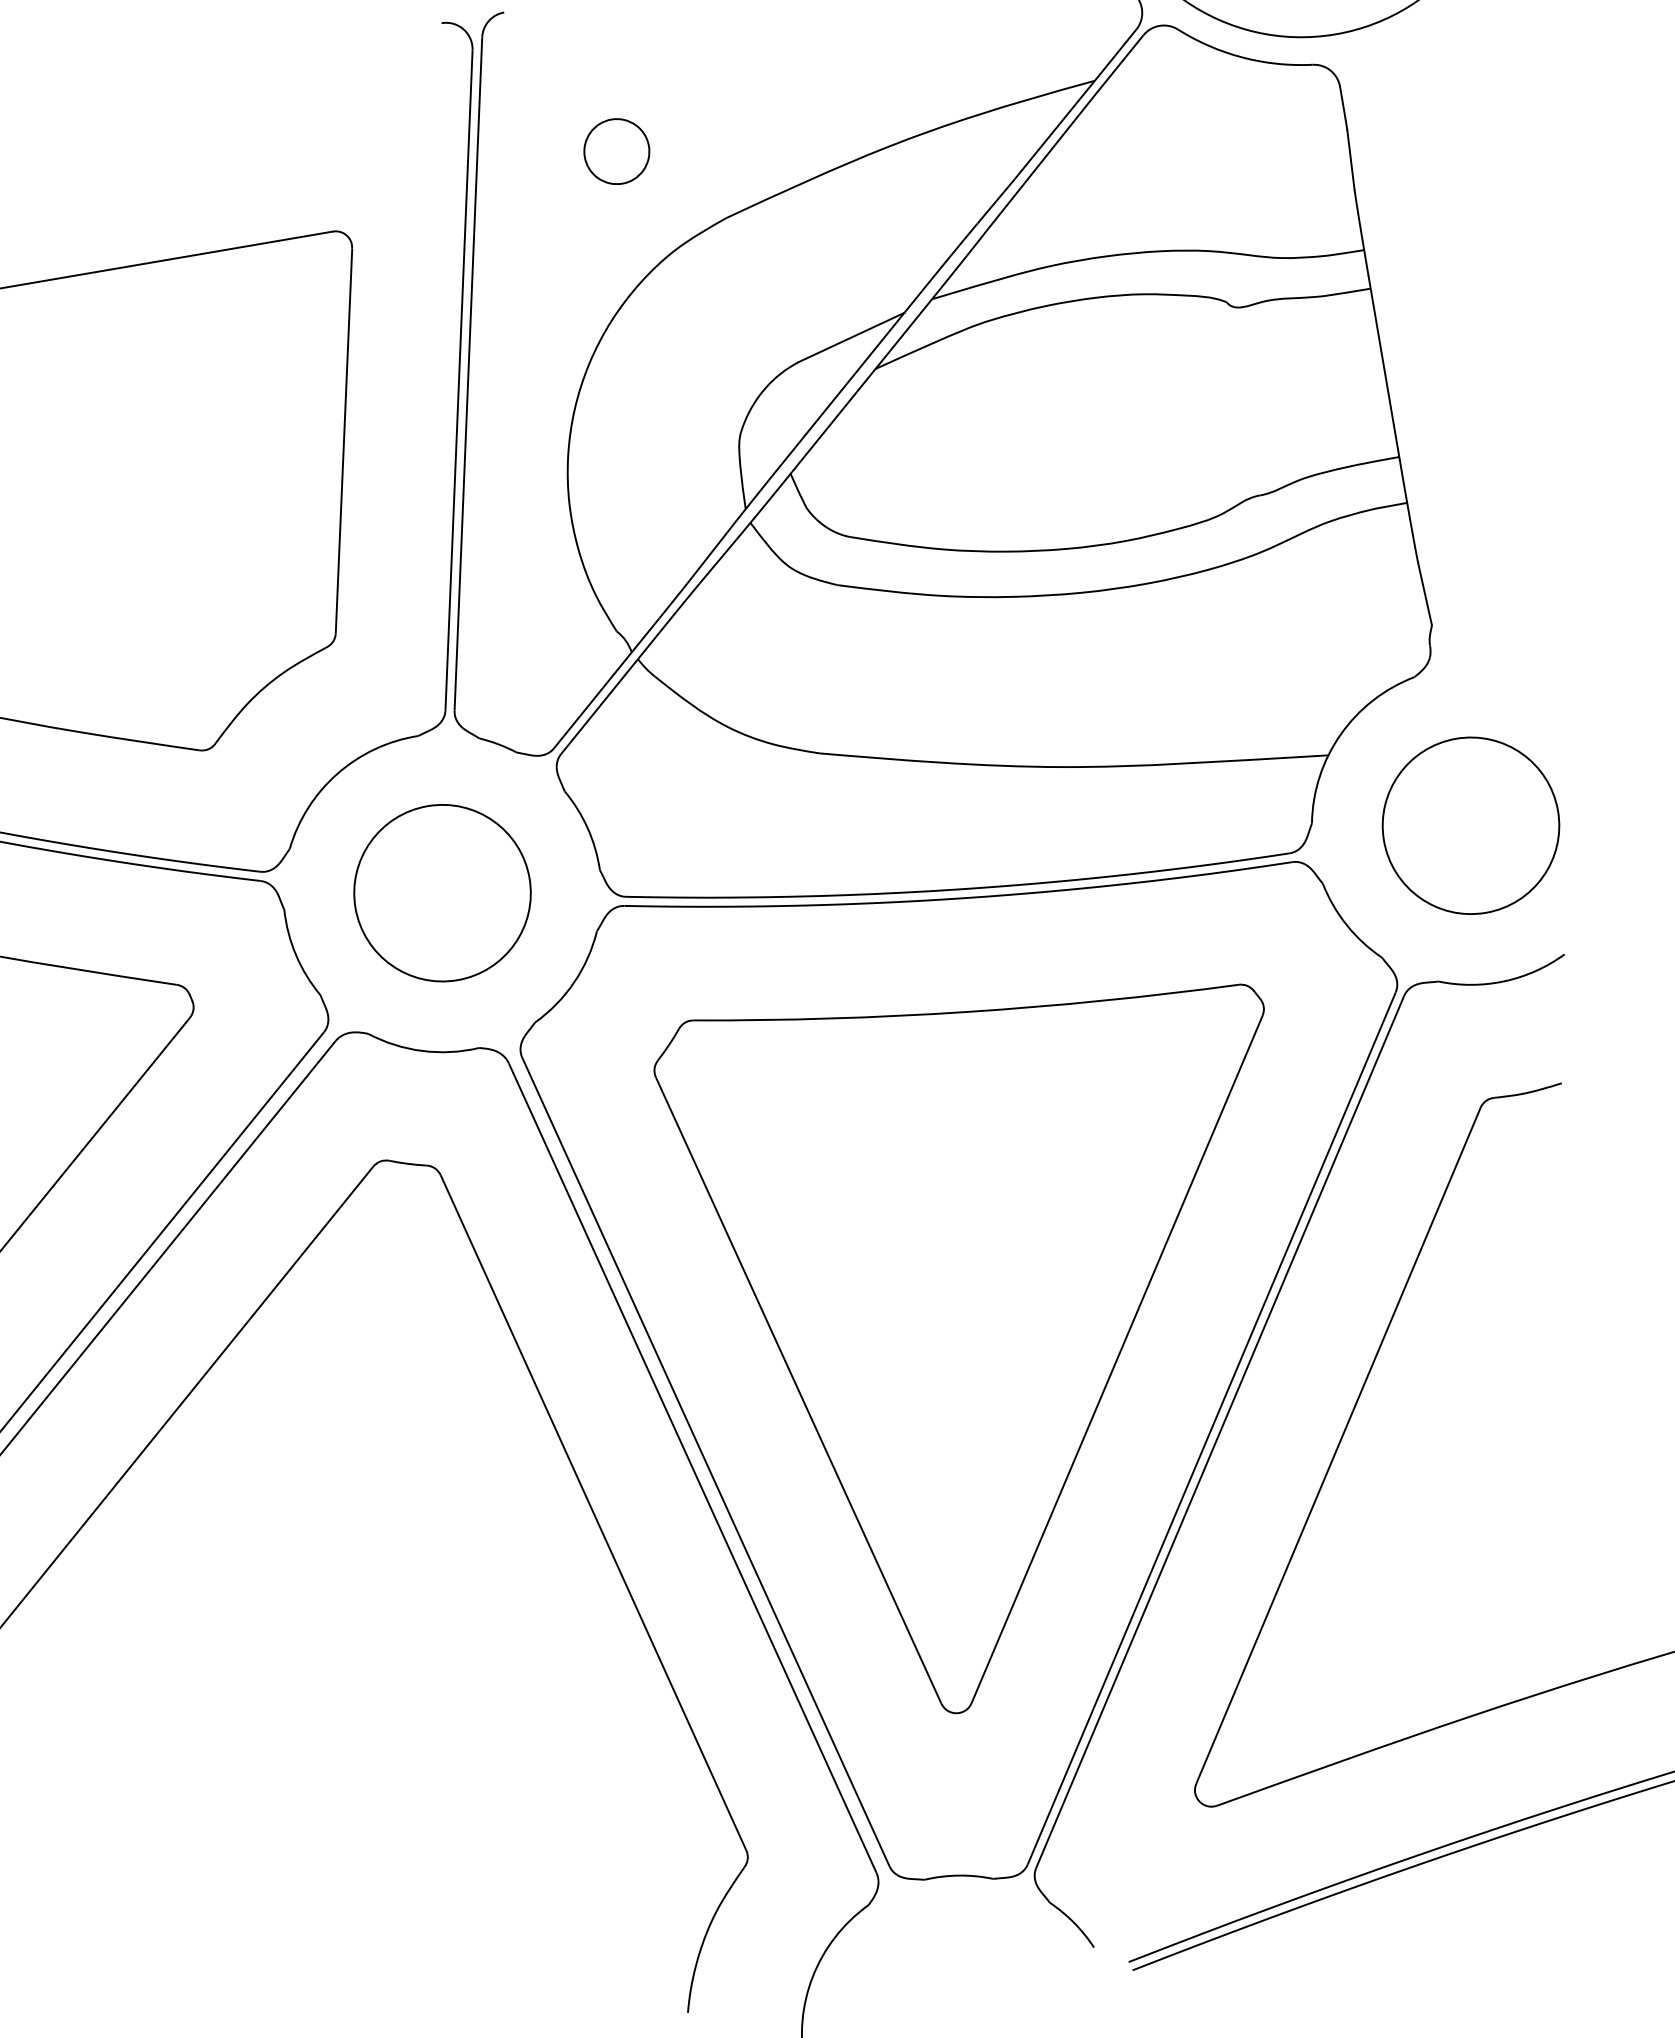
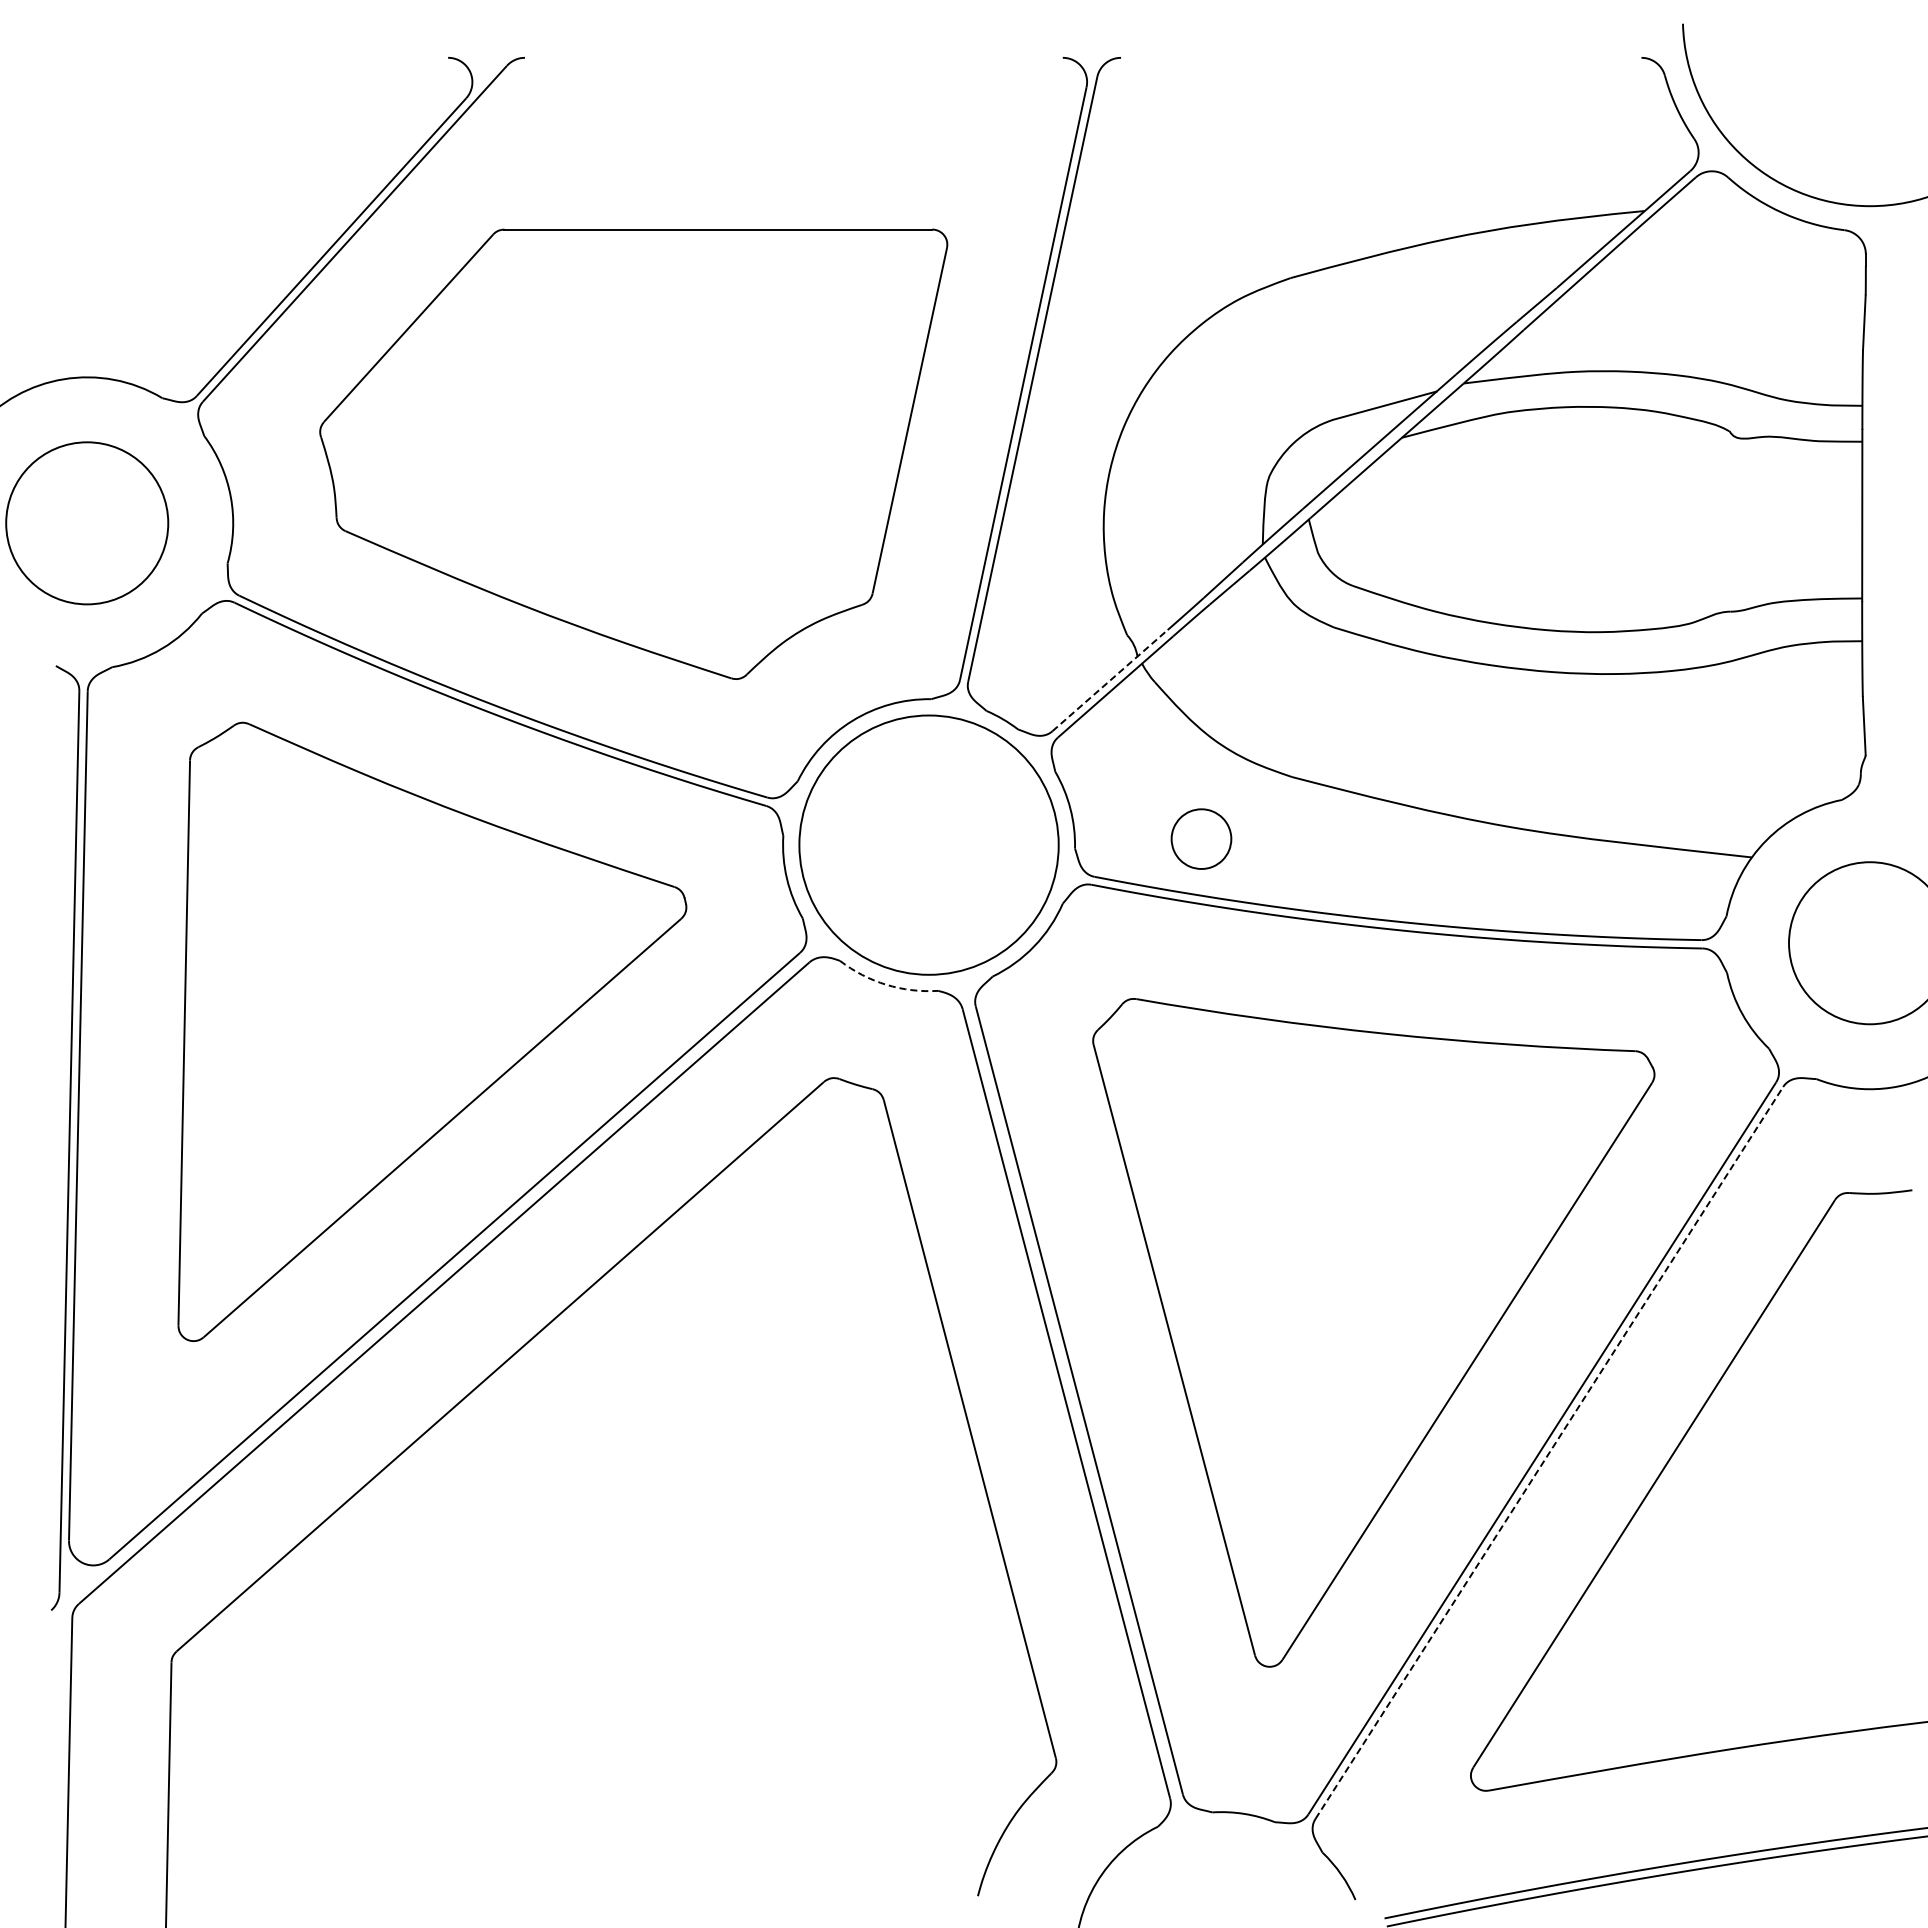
part: (616, 150) -> (1201, 838), moved
line: (606, 682) -> (1110, 679), solid -> dashed
circle: (443, 893) -> (929, 845), size x1.6
arc: (422, 1050) -> (886, 984), solid -> dashed
line: (1220, 1430) -> (1549, 1451), solid -> dashed

